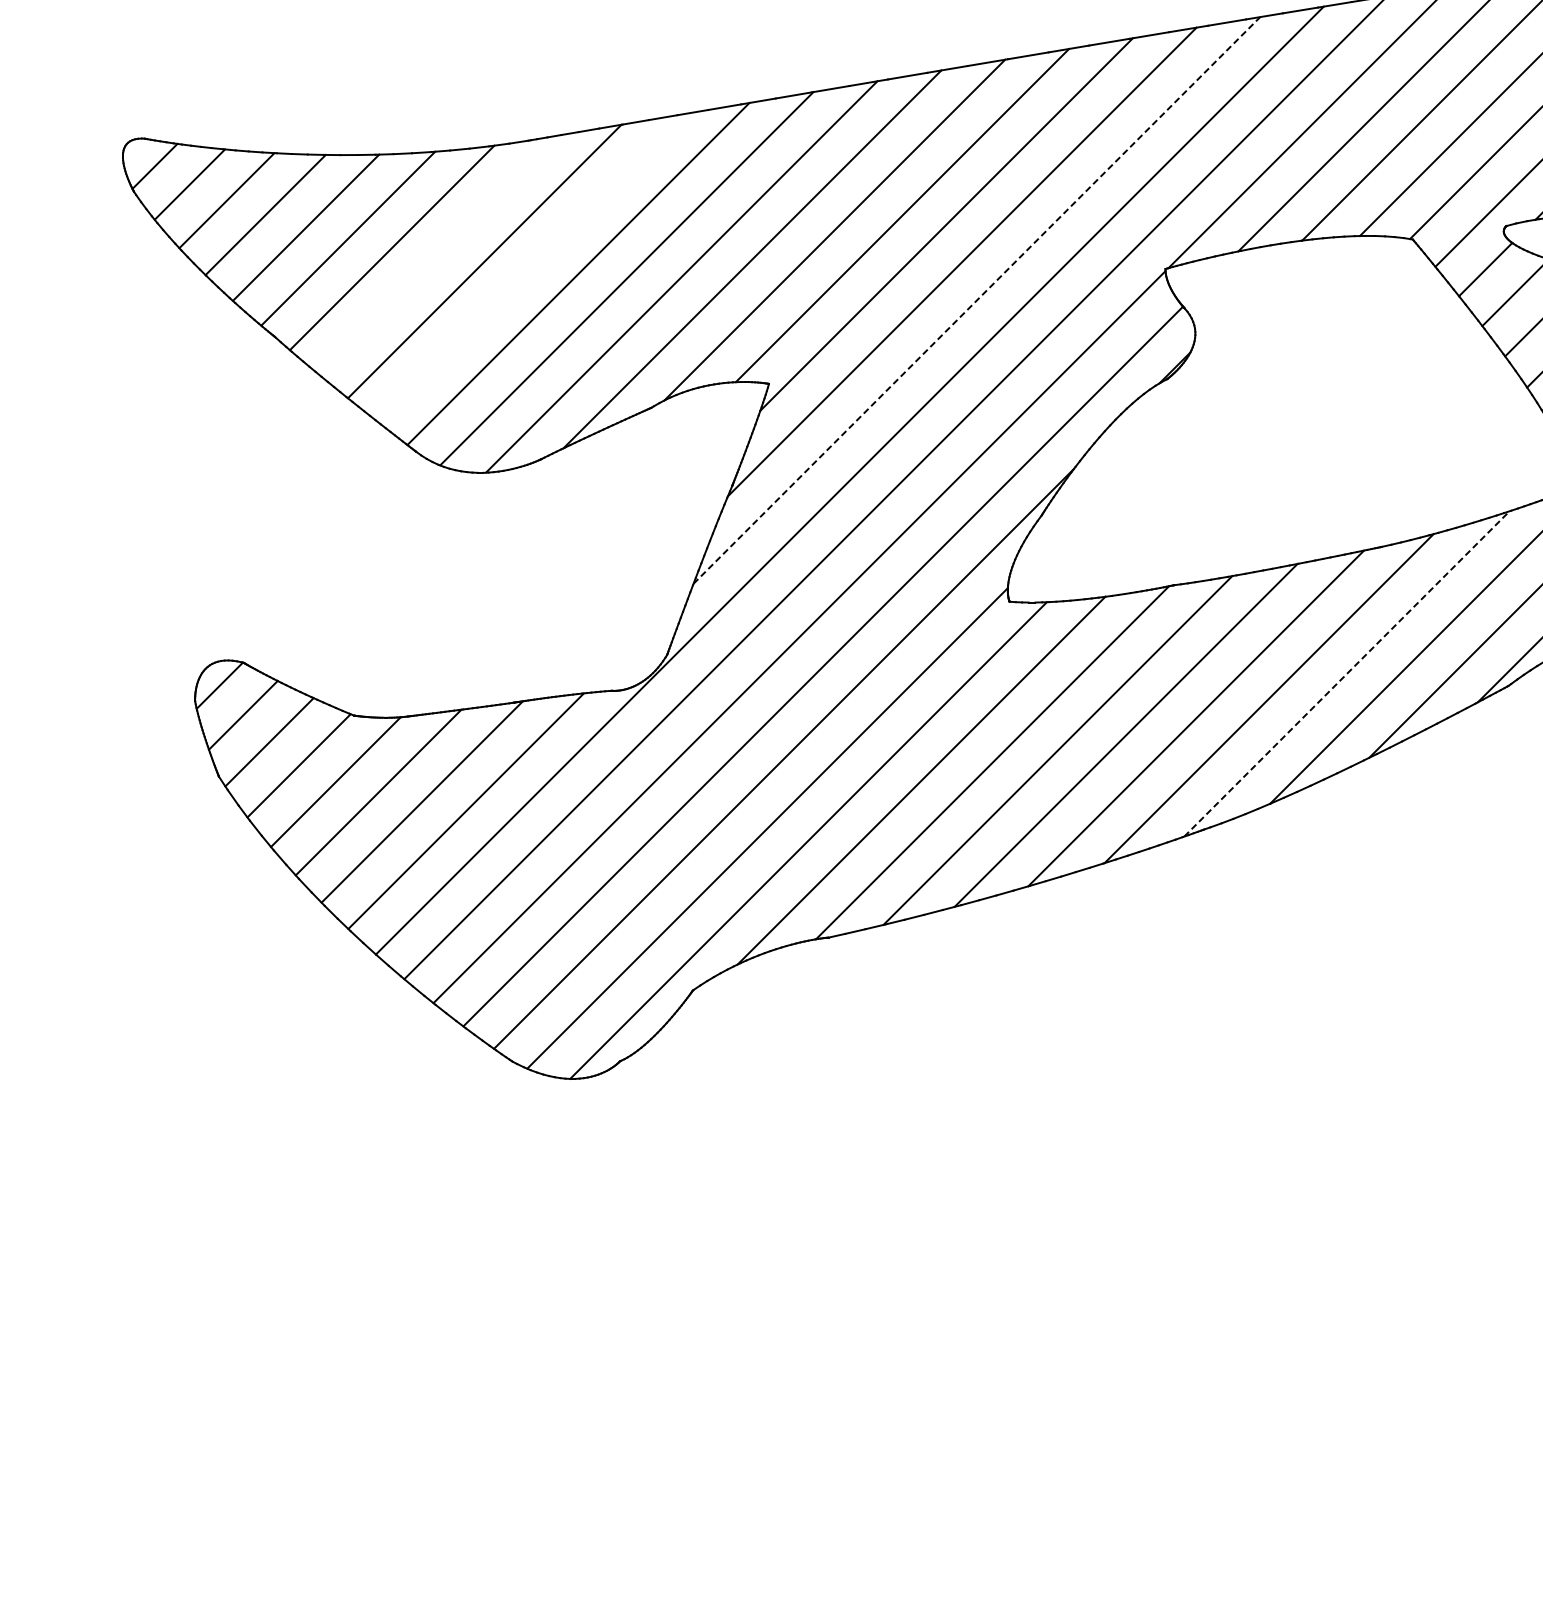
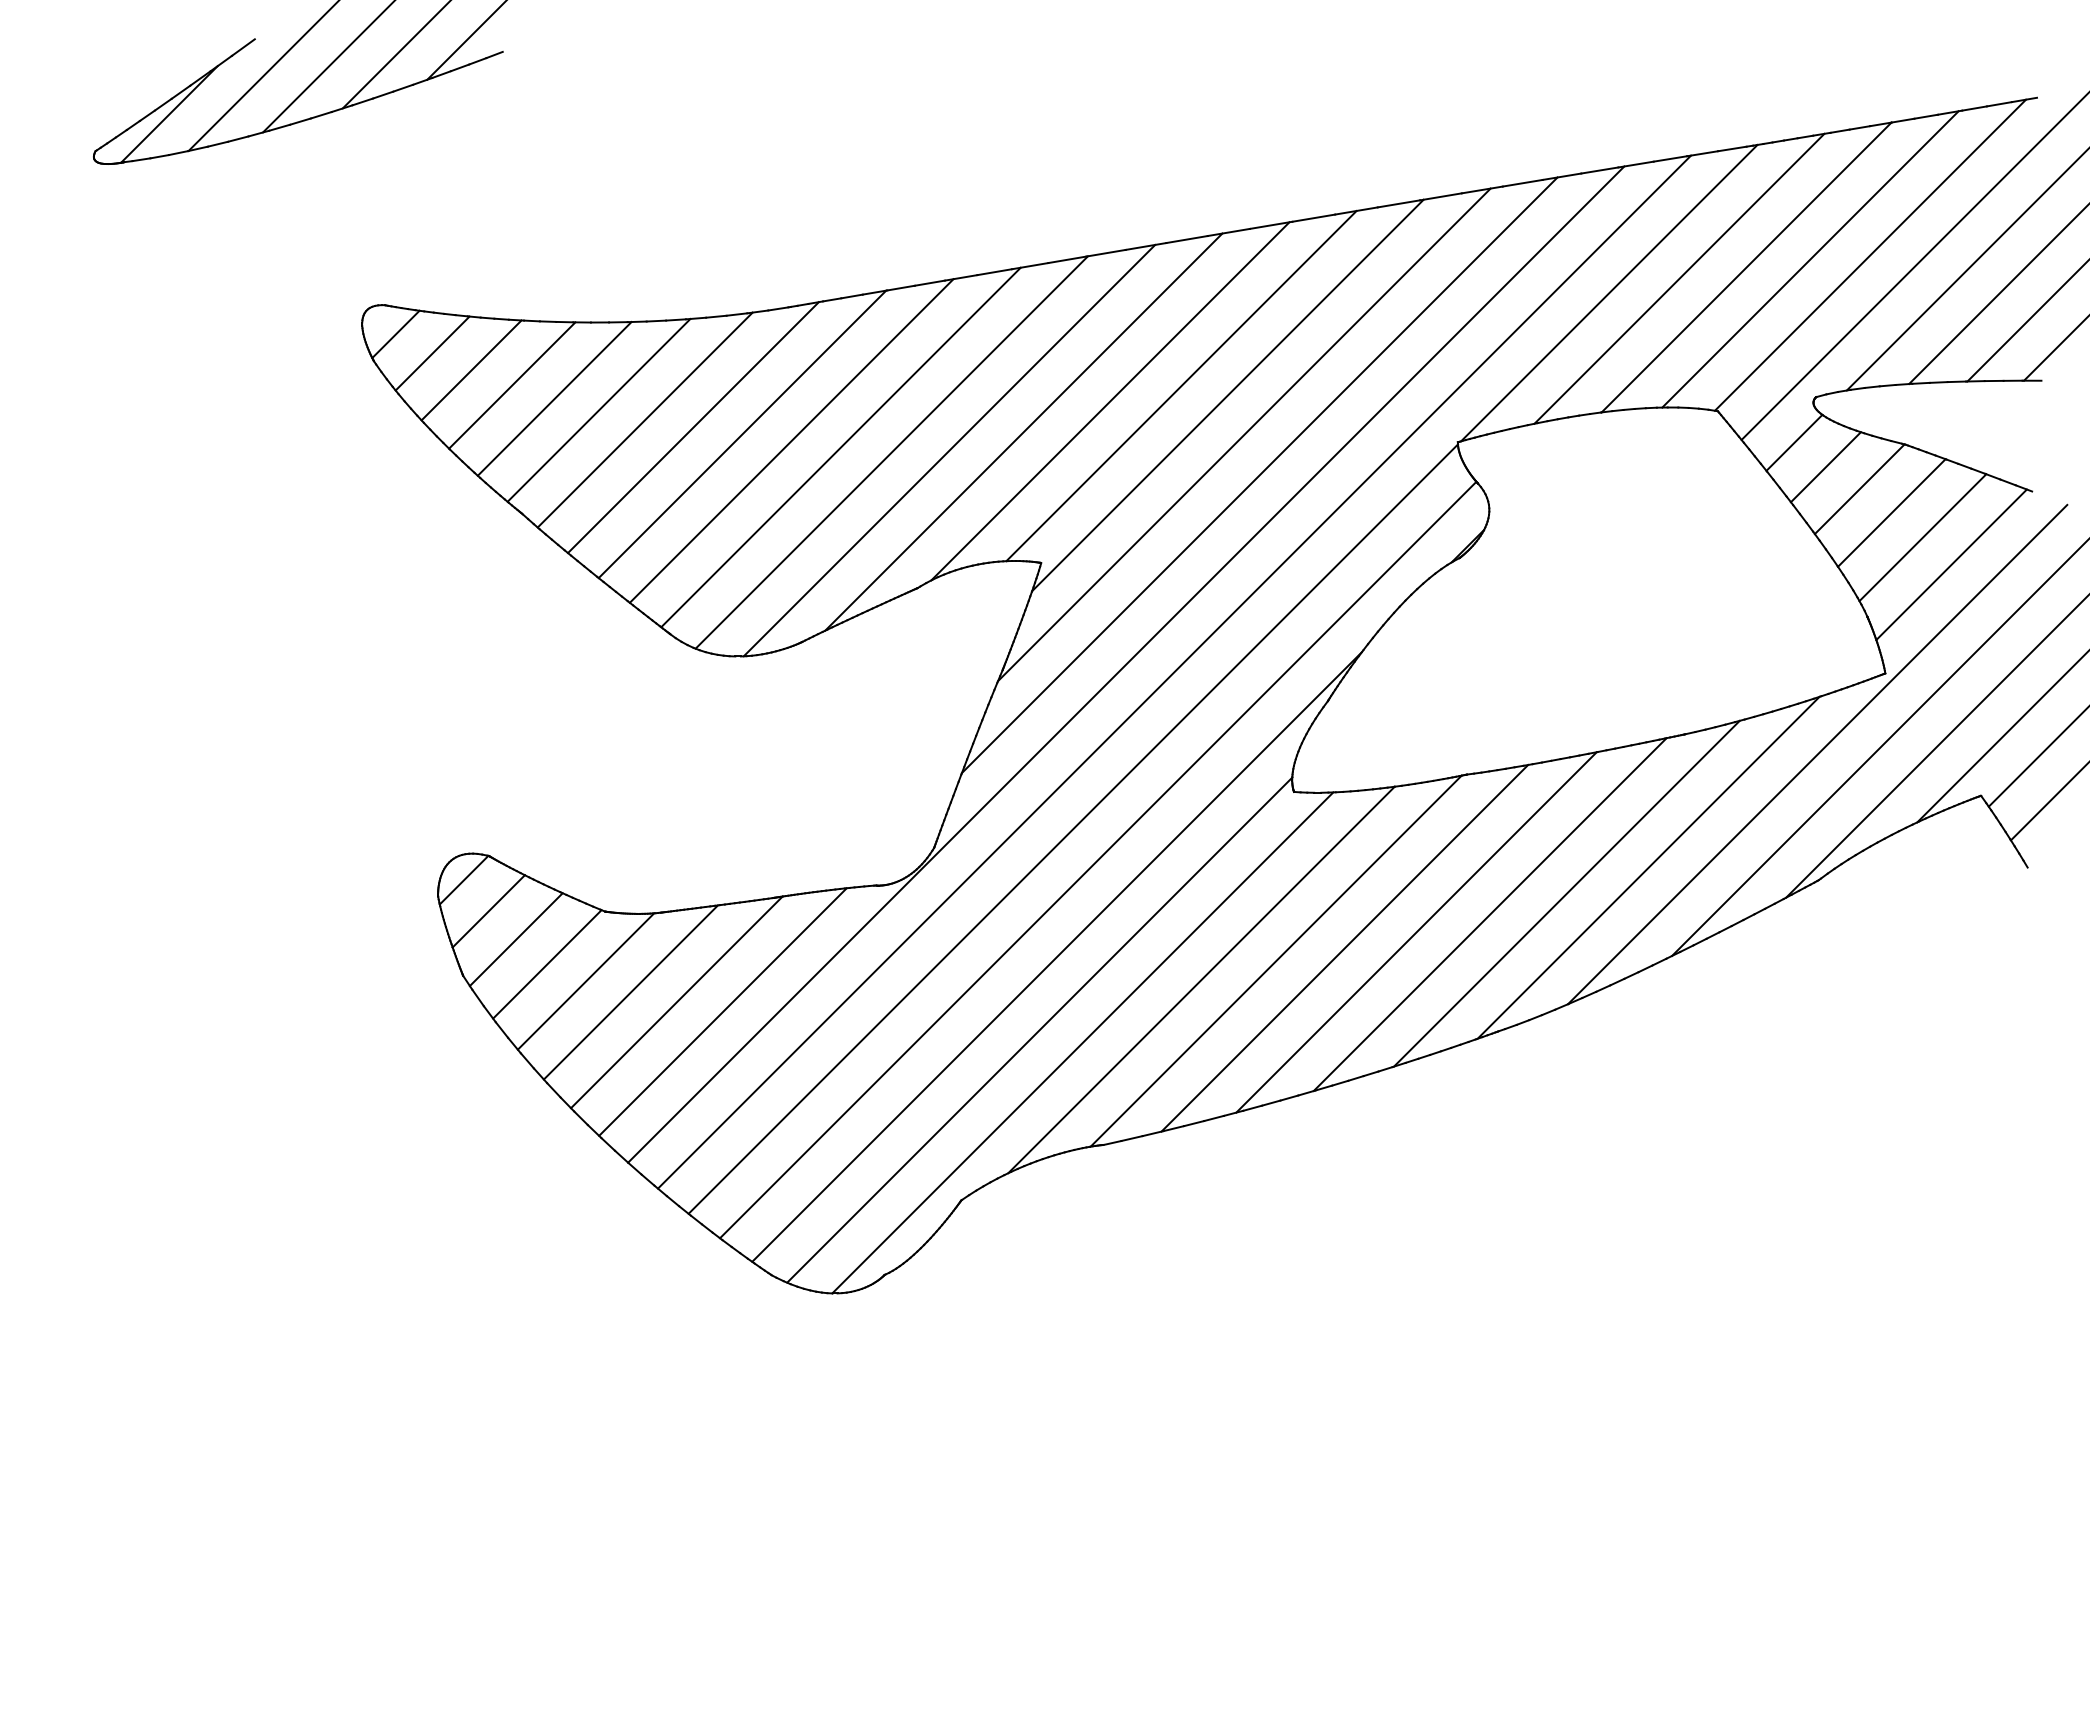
line: (438, 254) -> (693, 427), added
line: (531, 267) -> (791, 440), added
line: (977, 299) -> (1260, 474), dashed -> solid
line: (1346, 673) -> (1648, 867), dashed -> solid

